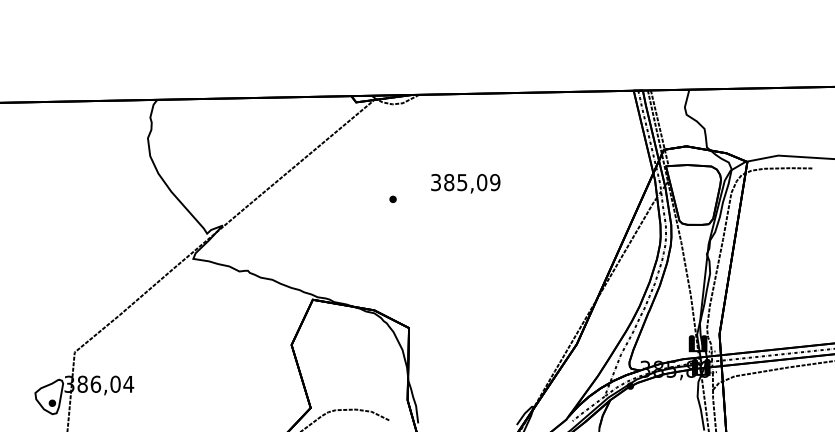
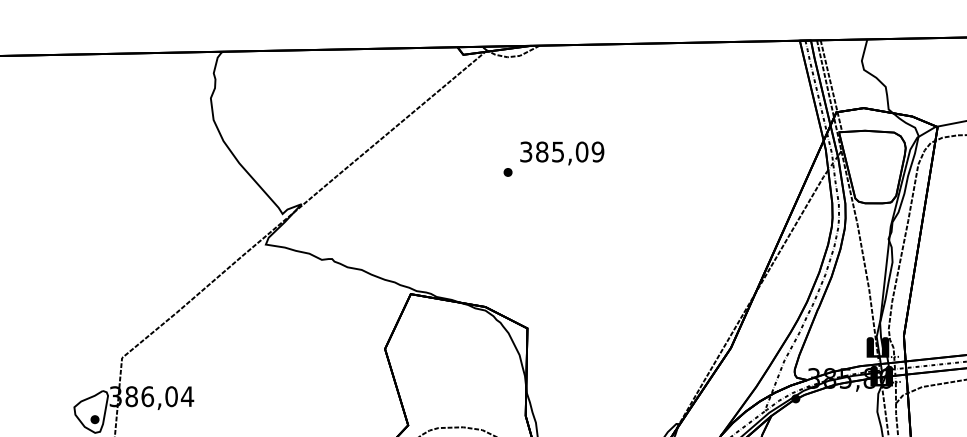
text: (465, 183) -> (561, 153), moved

